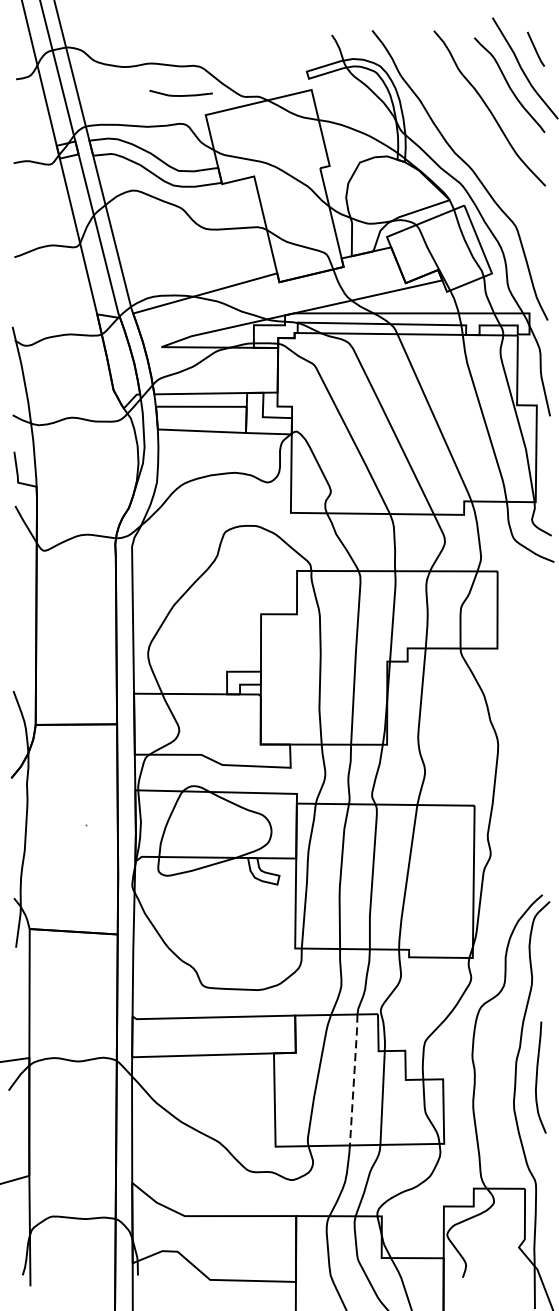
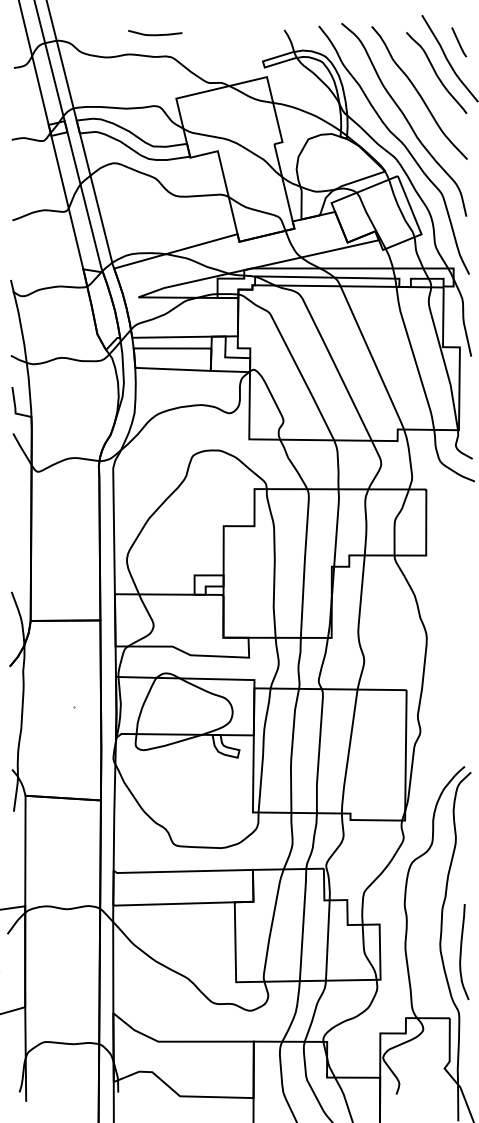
curve: (181, 95) -> (155, 34), moved
curve: (472, 138) -> (404, 118), added
curve: (537, 1078) -> (461, 952), moved
line: (354, 1079) -> (303, 924), dashed -> solid

